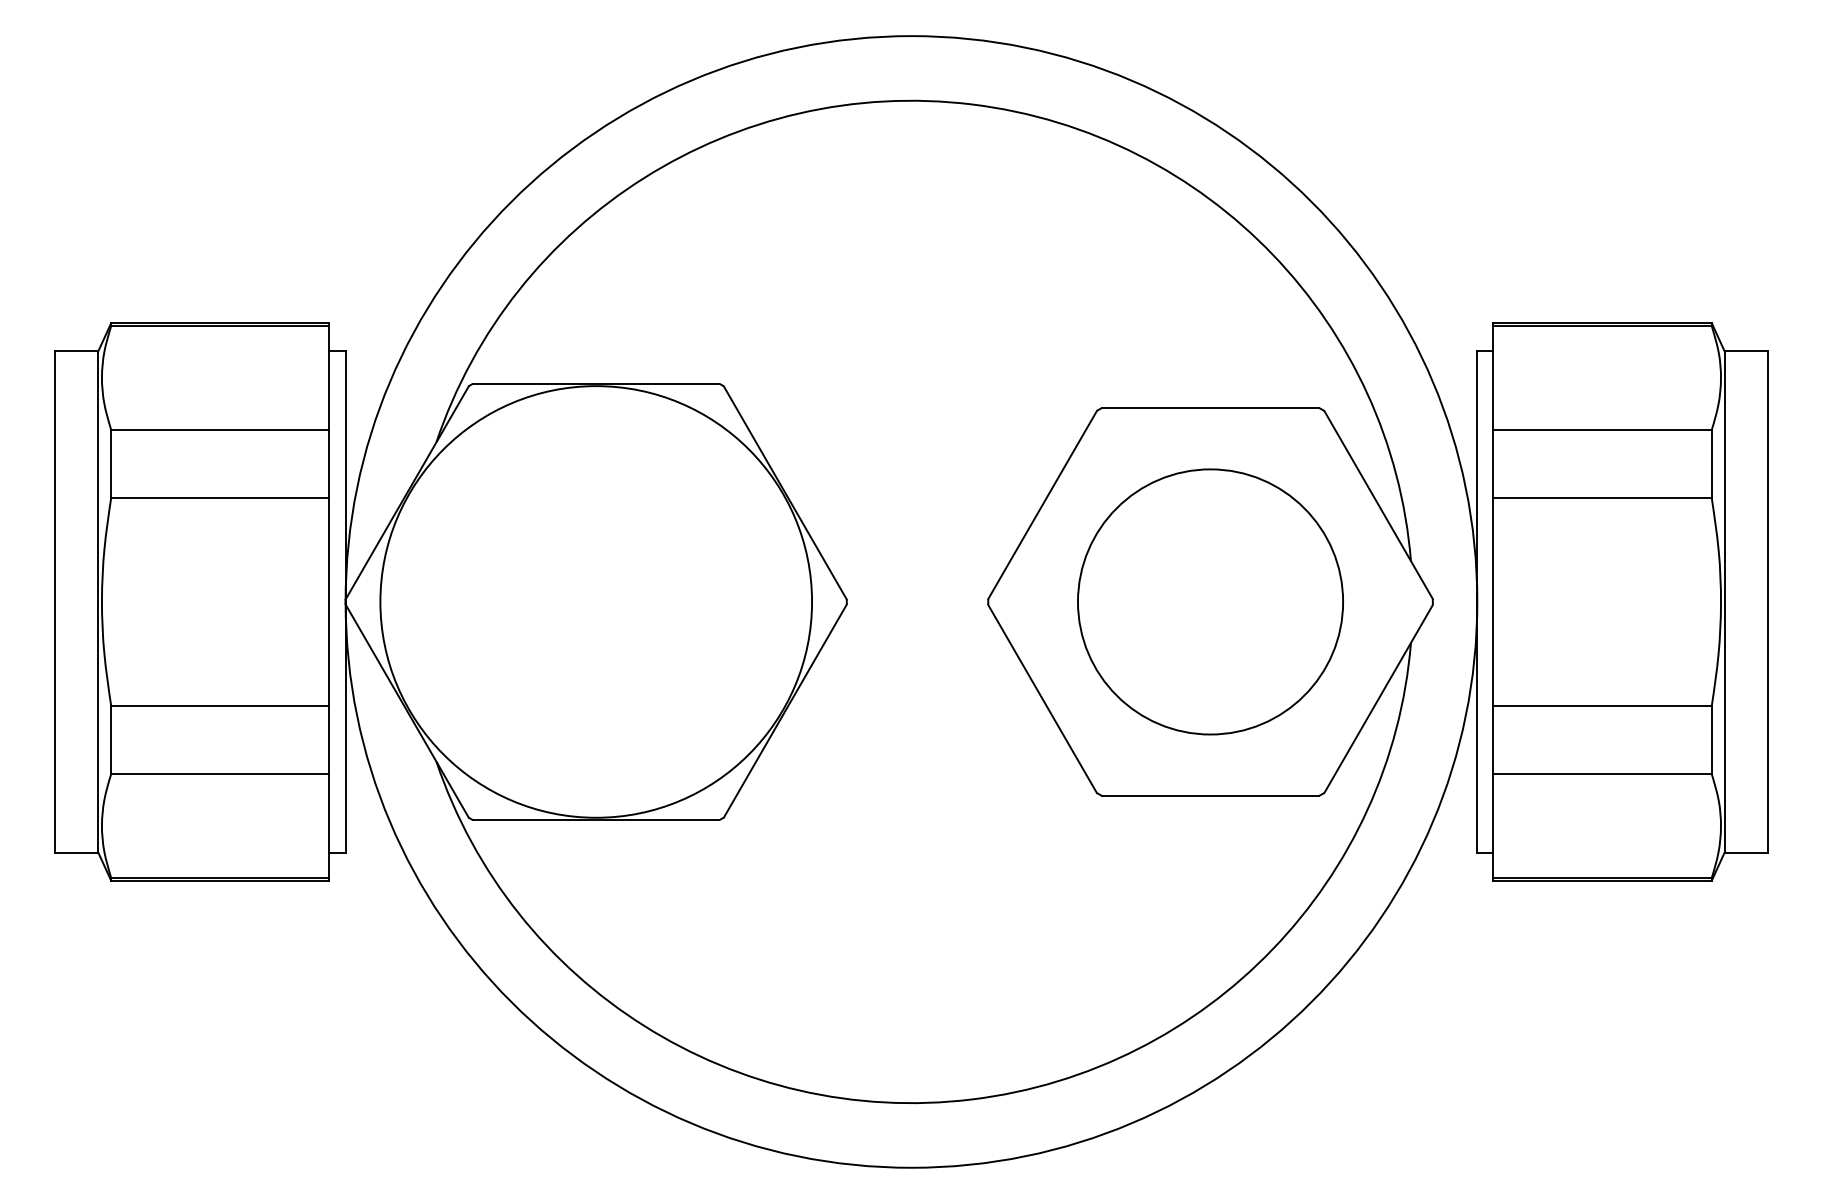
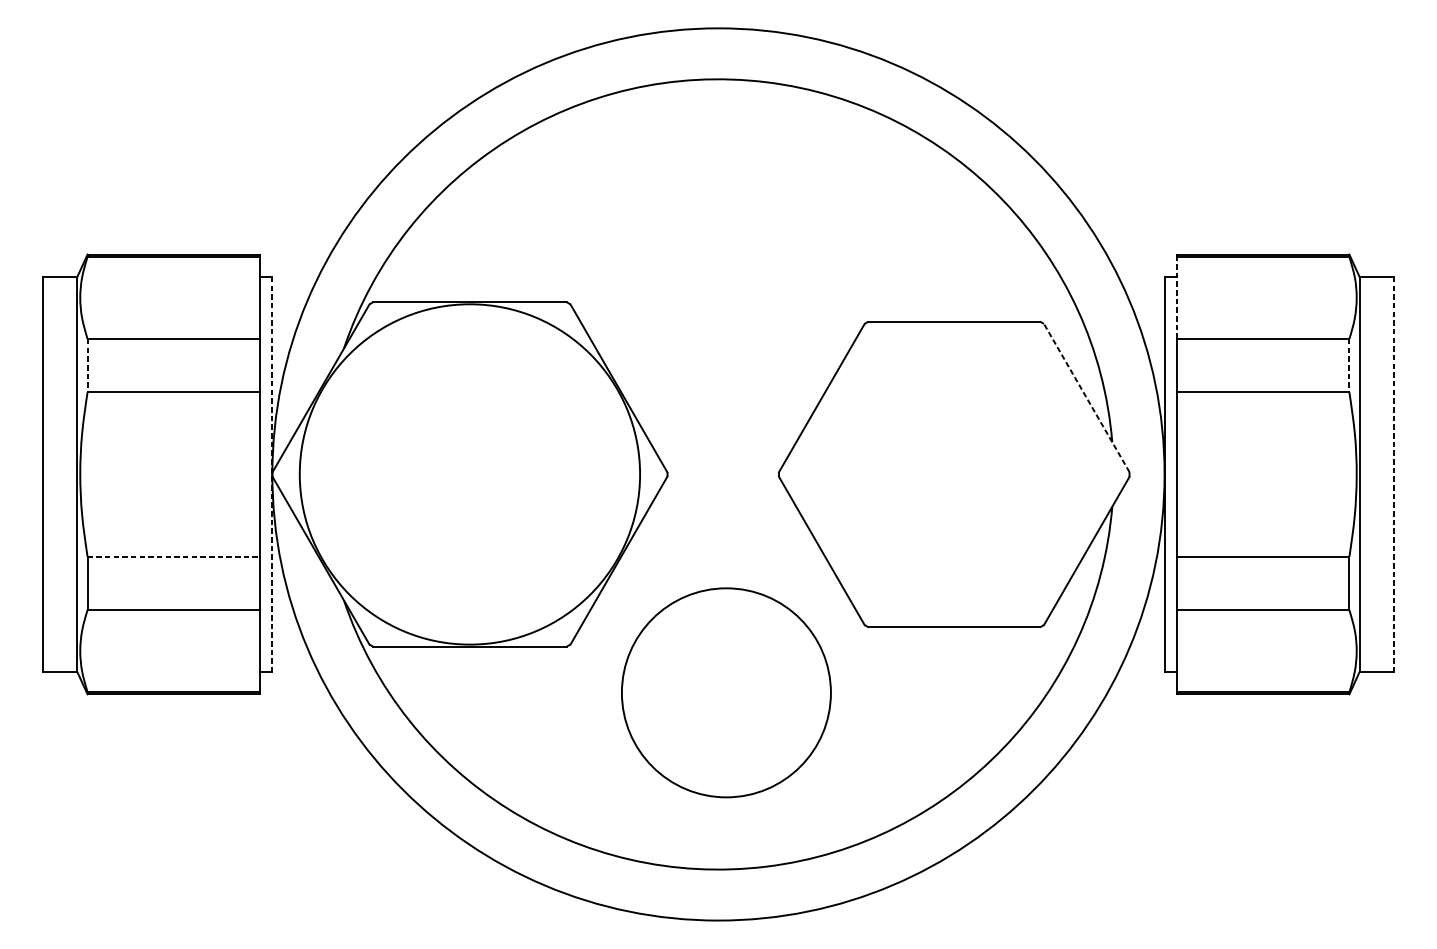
line: (1493, 377) -> (1177, 297), solid -> dashed
line: (111, 463) -> (87, 365), solid -> dashed
line: (1711, 463) -> (1349, 365), solid -> dashed
line: (1378, 505) -> (1086, 398), solid -> dashed
line: (345, 601) -> (272, 474), solid -> dashed
circle: (1210, 601) -> (726, 692), moved
line: (1768, 601) -> (1394, 474), solid -> dashed
line: (220, 706) -> (173, 556), solid -> dashed

